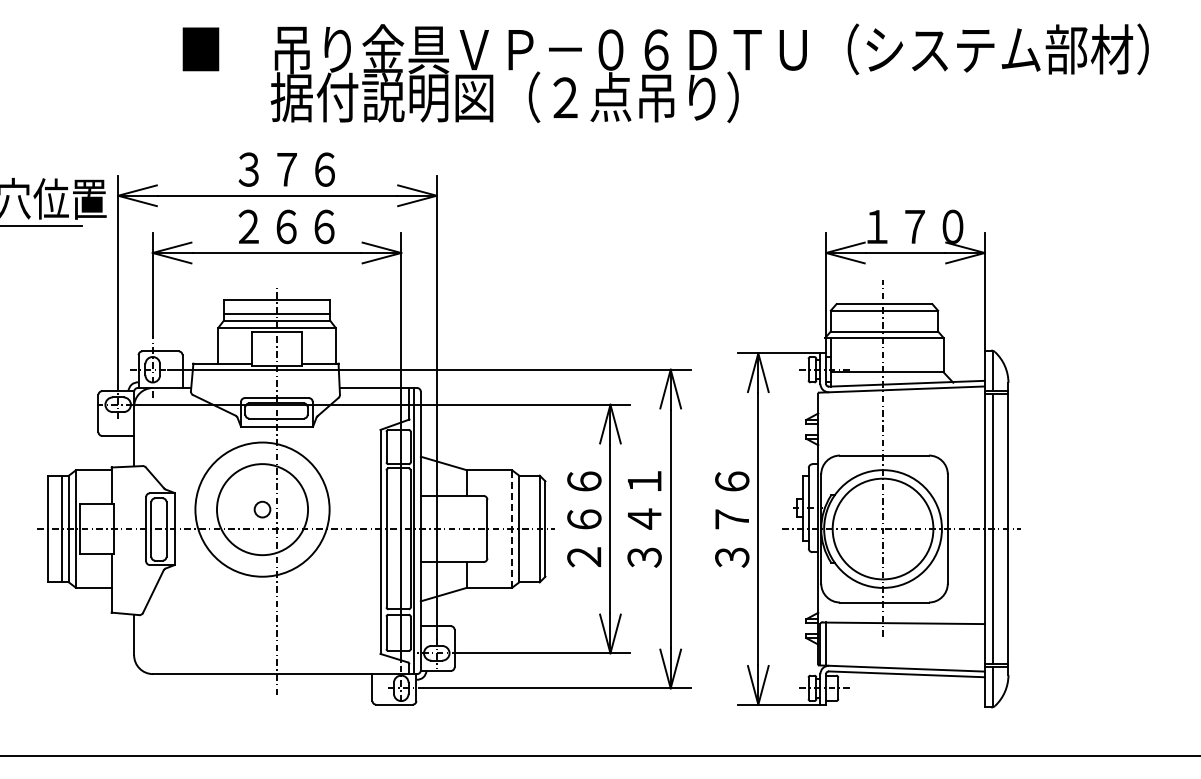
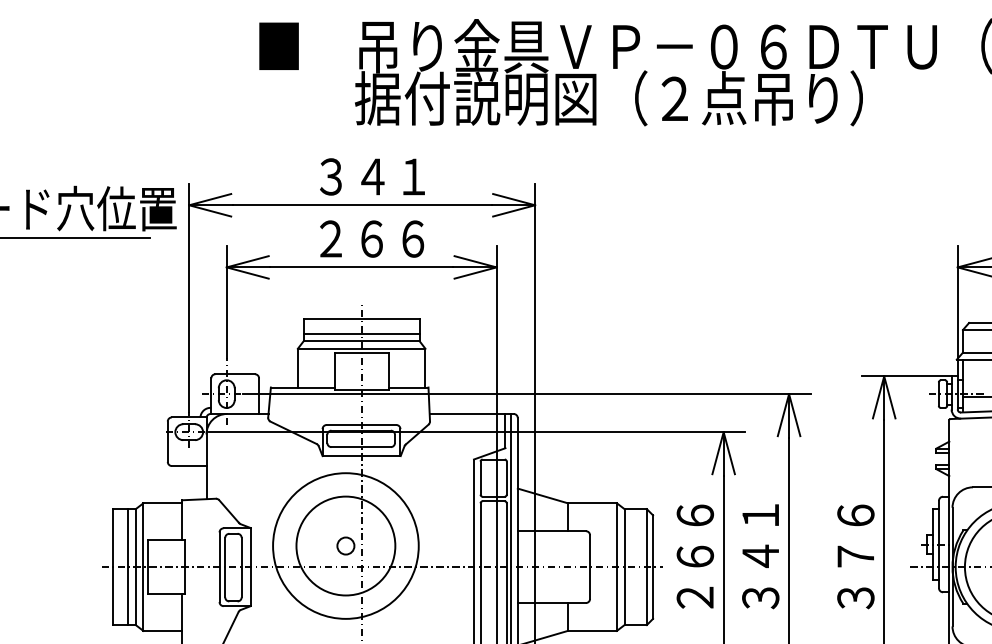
text: (305, 169) -> (392, 176), ３７６ -> ３４１
line: (512, 529) -> (617, 567), dashed -> solid

